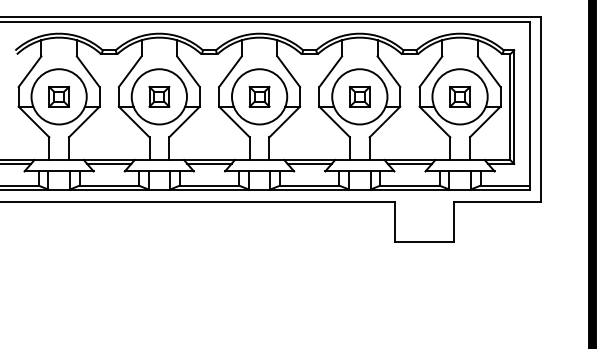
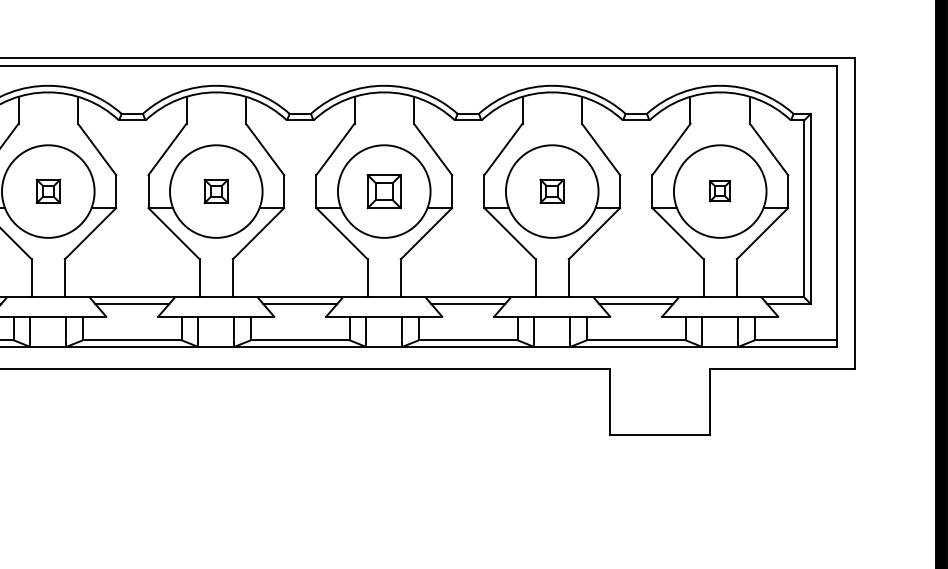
part: (59, 96) -> (48, 191), size x0.7
part: (159, 96) -> (216, 191), size x0.7
part: (359, 96) -> (551, 191), size x0.7
part: (459, 96) -> (719, 191), size x0.6

